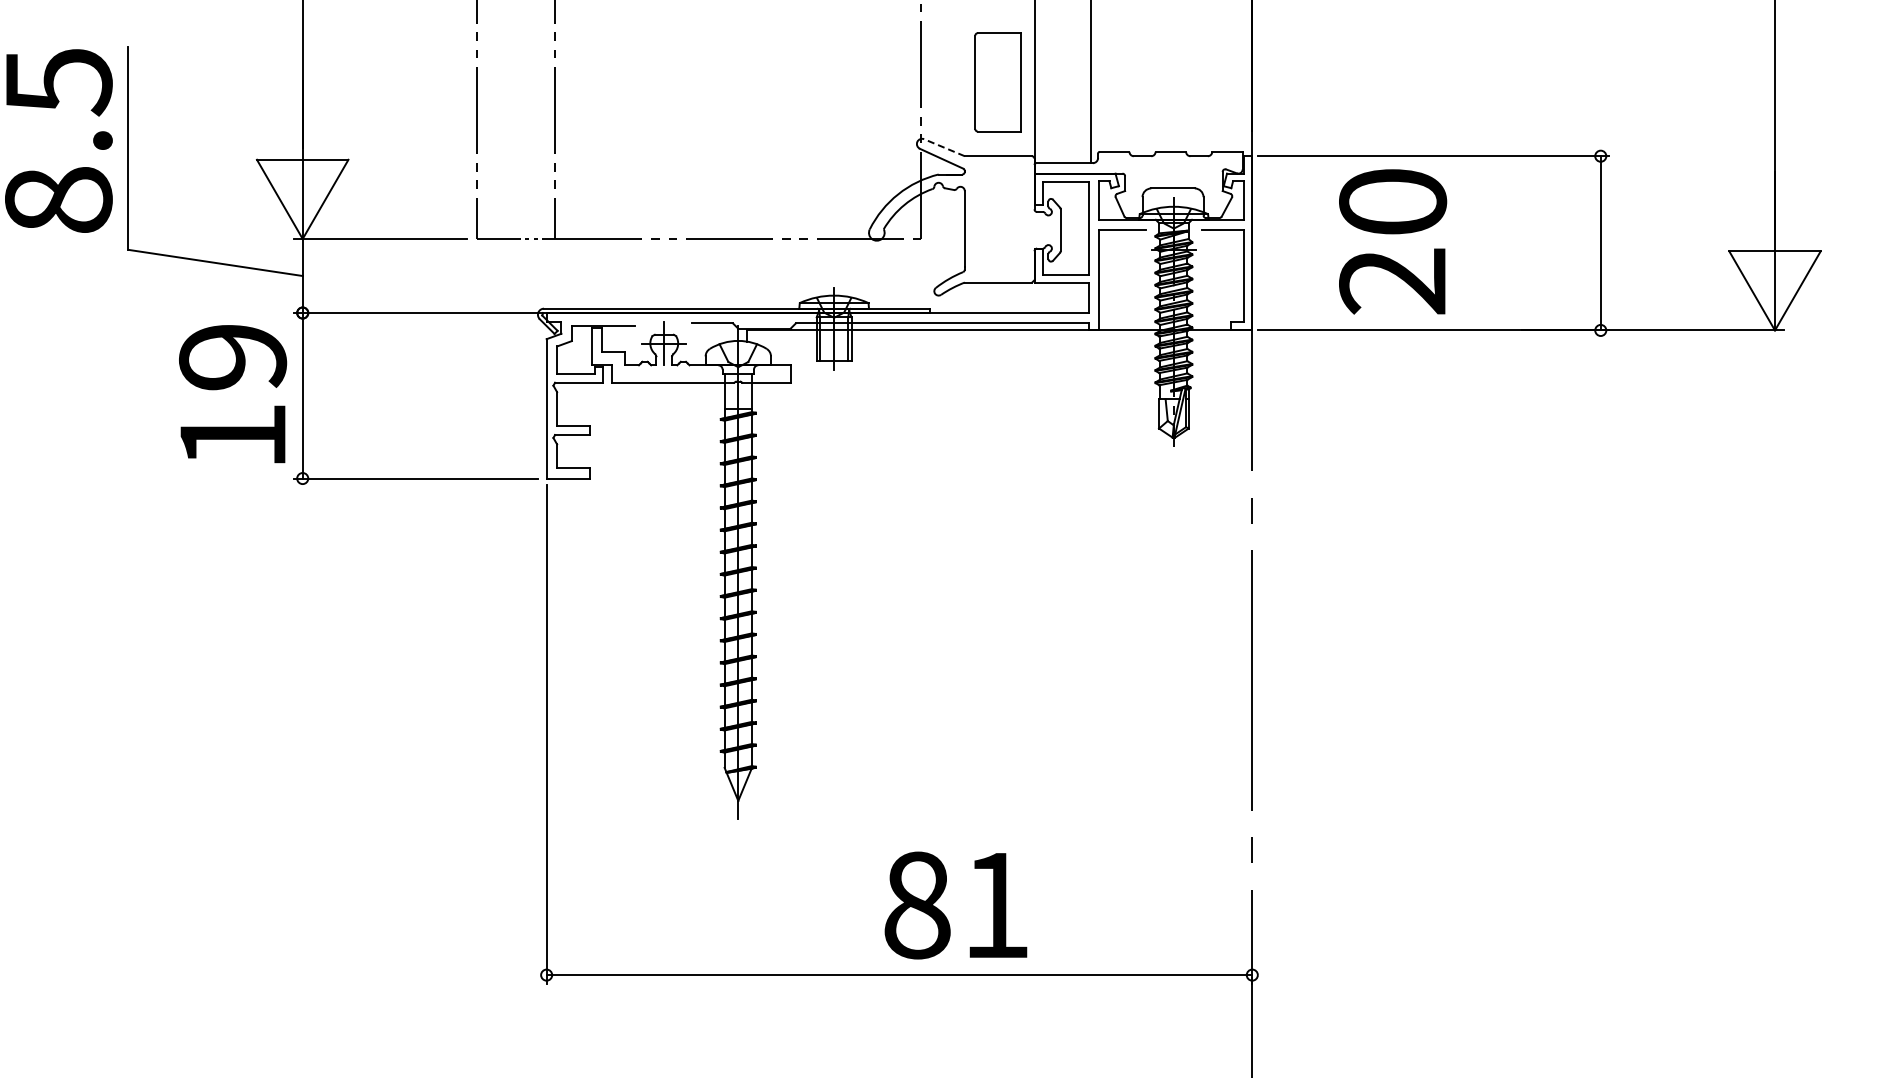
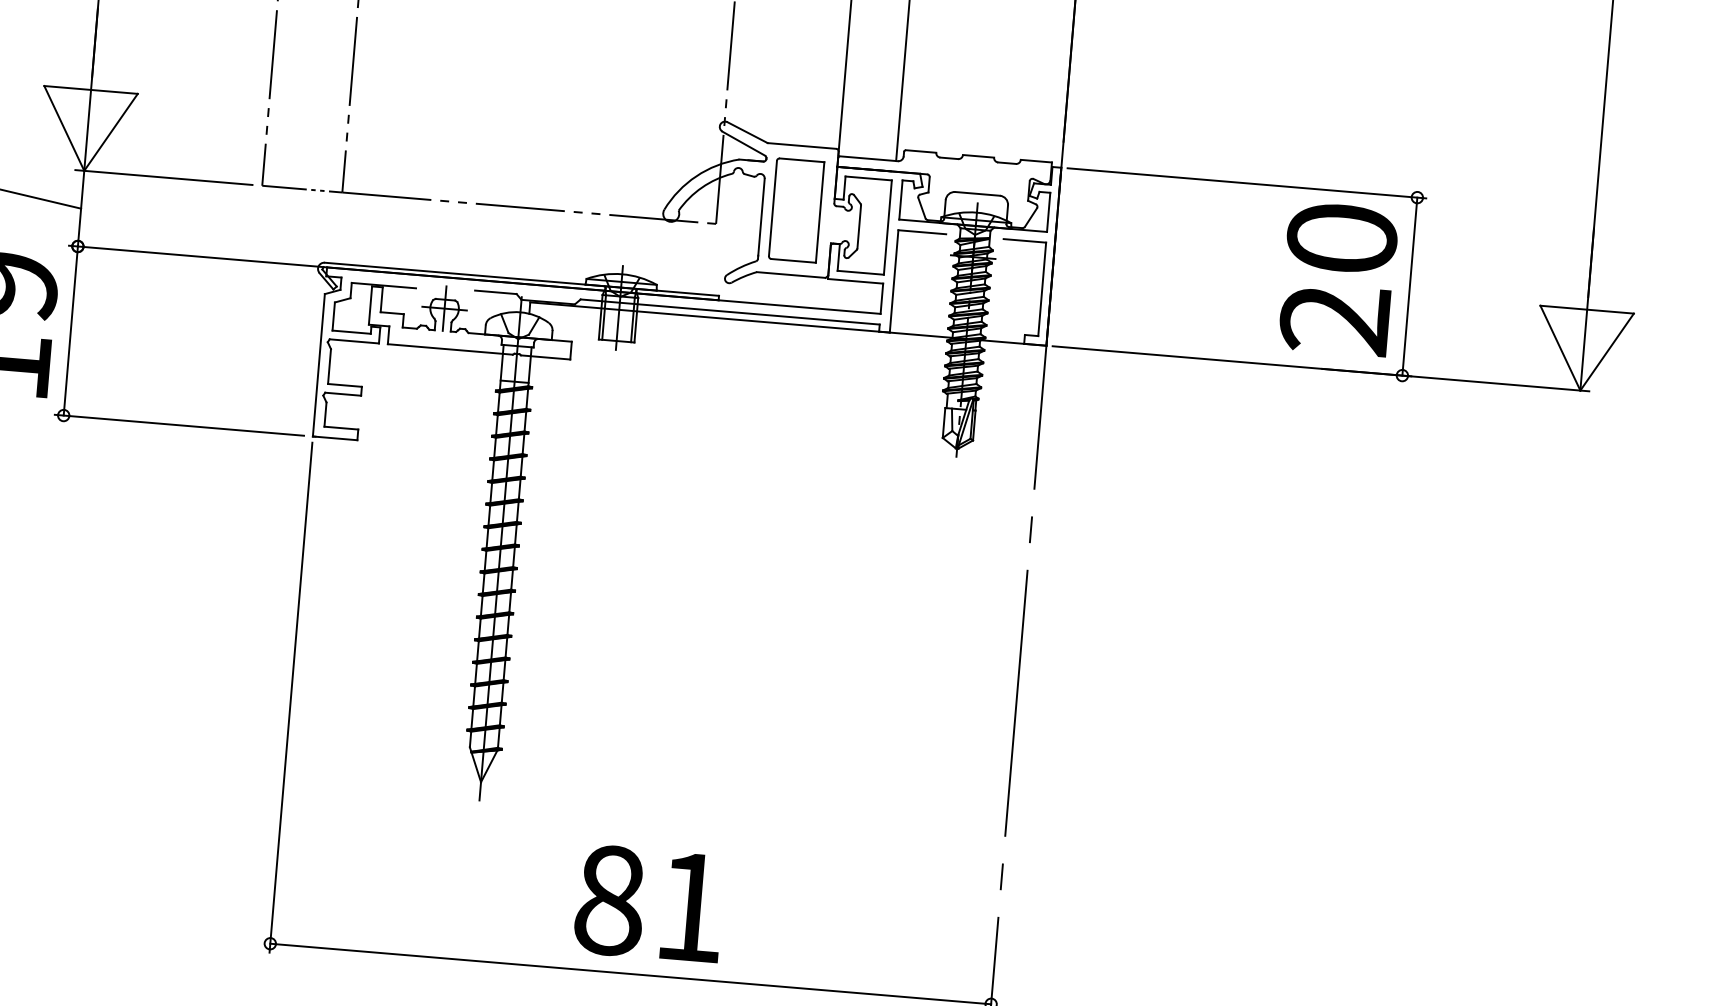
part: (997, 82) -> (795, 210), moved
line: (944, 147) -> (747, 132), dashed -> solid
text: (1393, 241) -> (1339, 278), moved
text: (955, 905) -> (648, 903), moved

